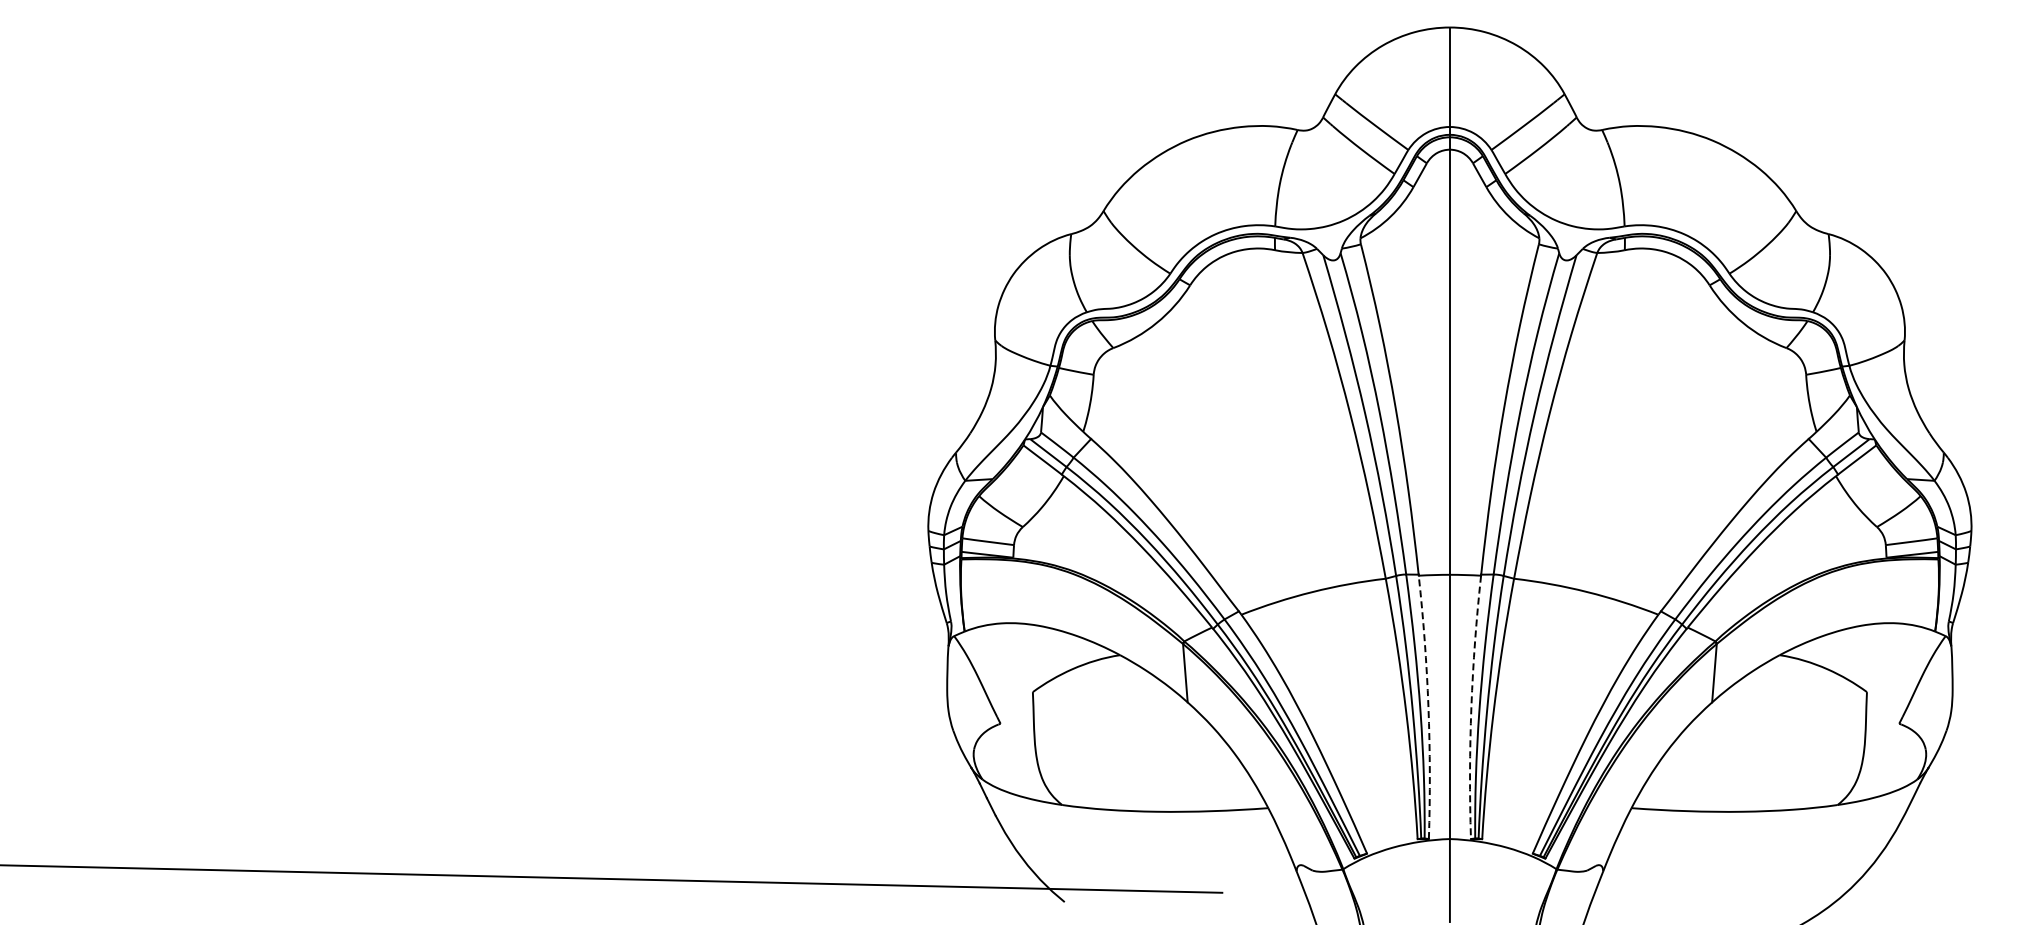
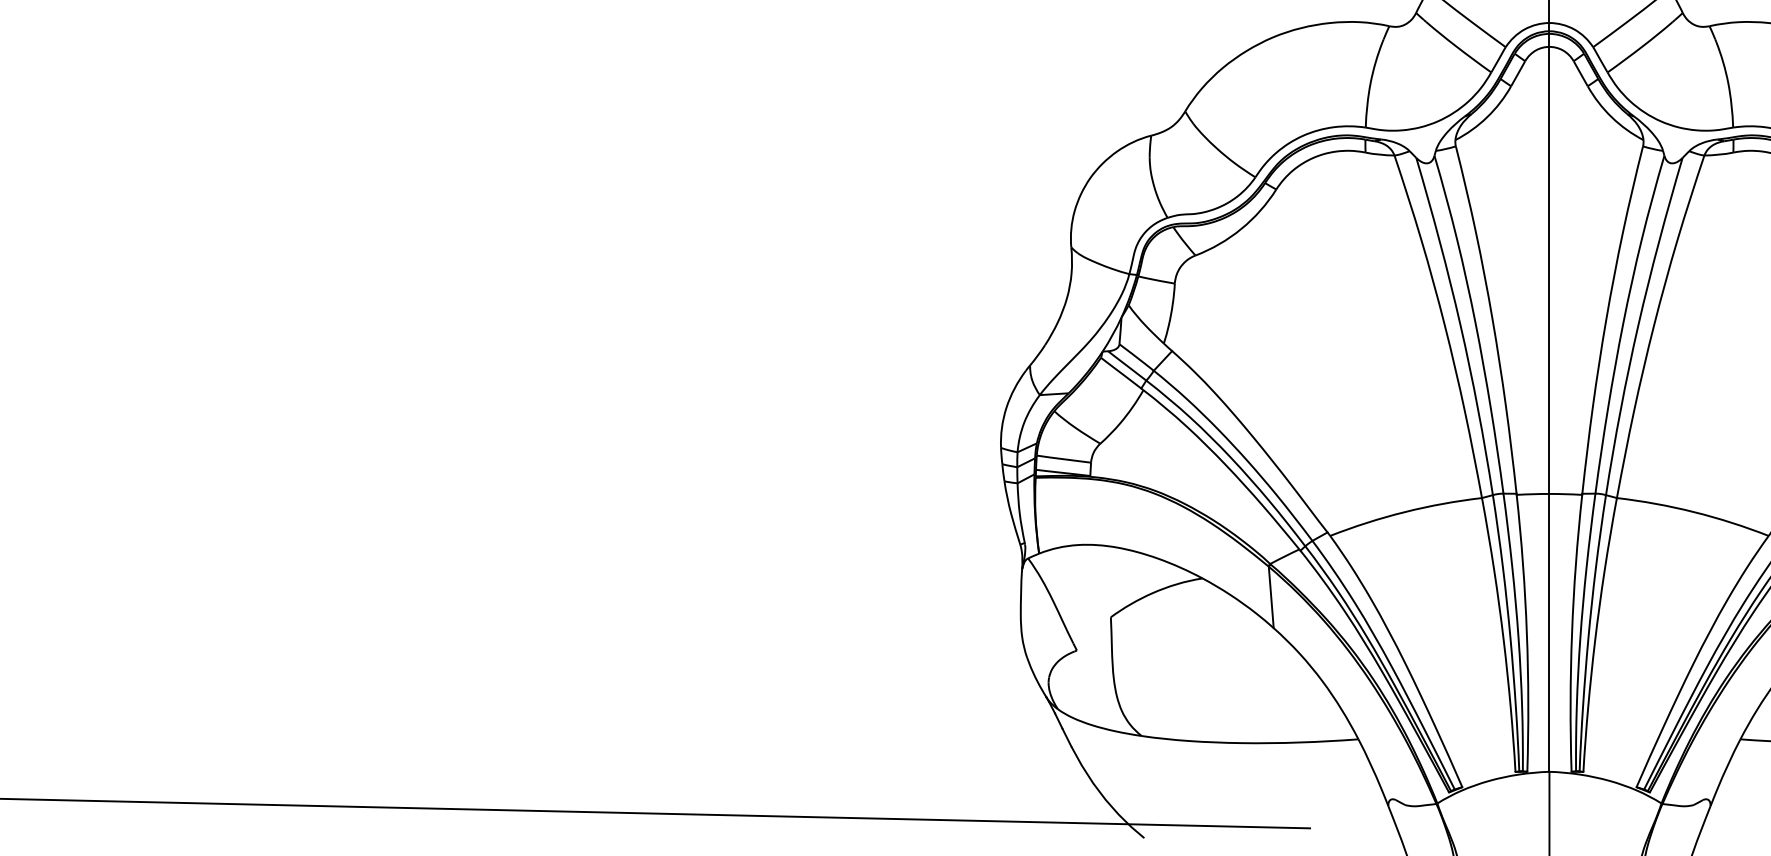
arc: (1428, 707) -> (1526, 633), dashed -> solid
arc: (1471, 707) -> (1572, 633), dashed -> solid

